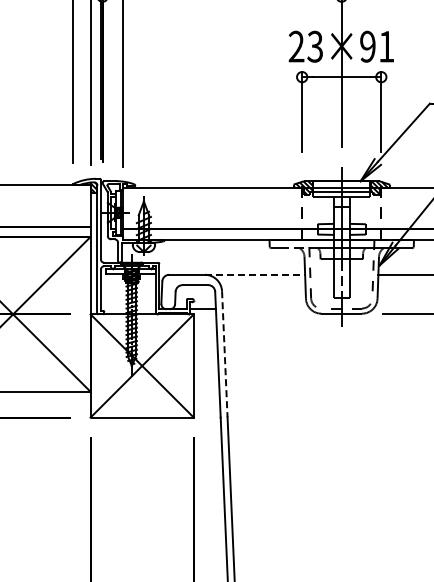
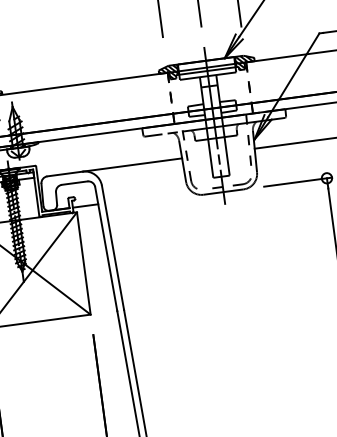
line: (255, 274) -> (132, 164), dashed -> solid
line: (224, 354) -> (112, 248), dashed -> solid

